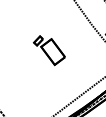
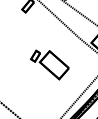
part: (48, 50) -> (49, 64), size x1.43

